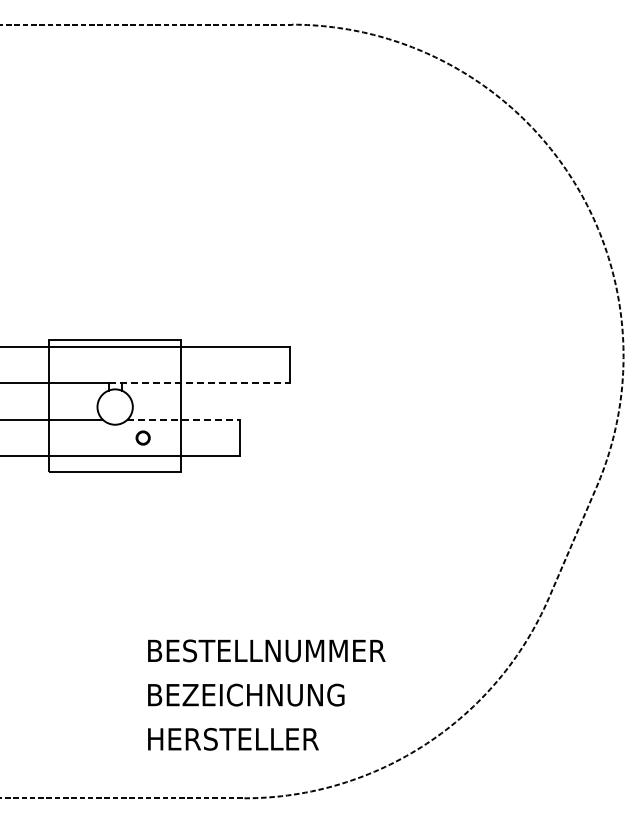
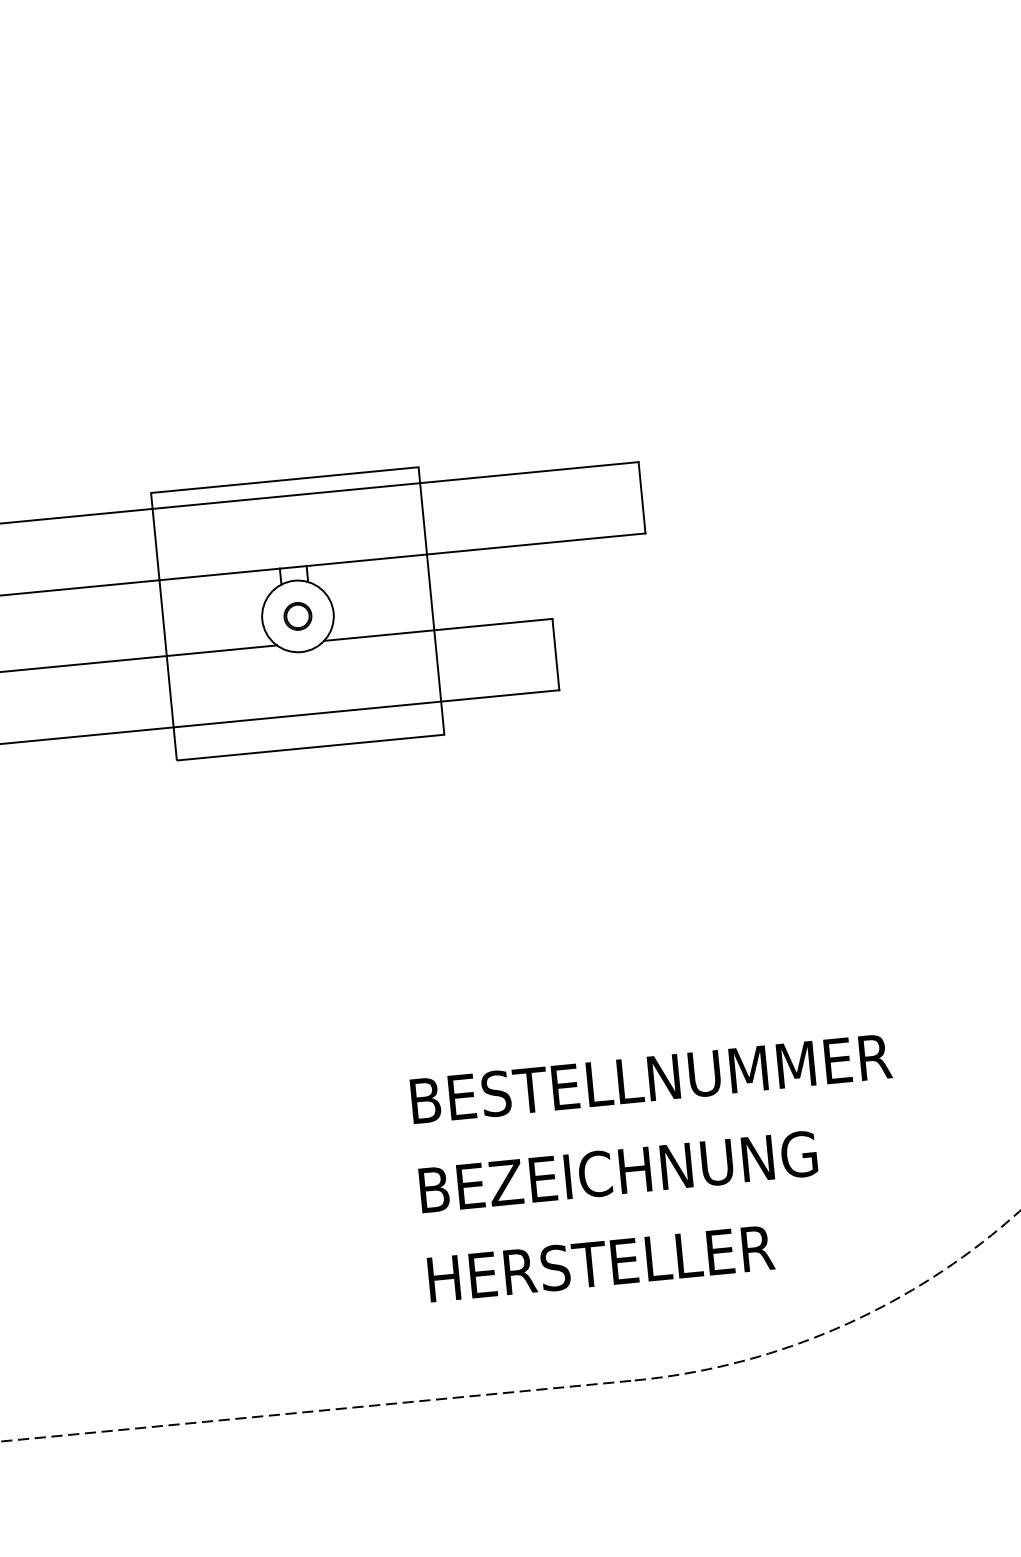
line: (199, 382) -> (463, 550), dashed -> solid
line: (183, 420) -> (438, 630), dashed -> solid
circle: (142, 437) -> (296, 615), moved

